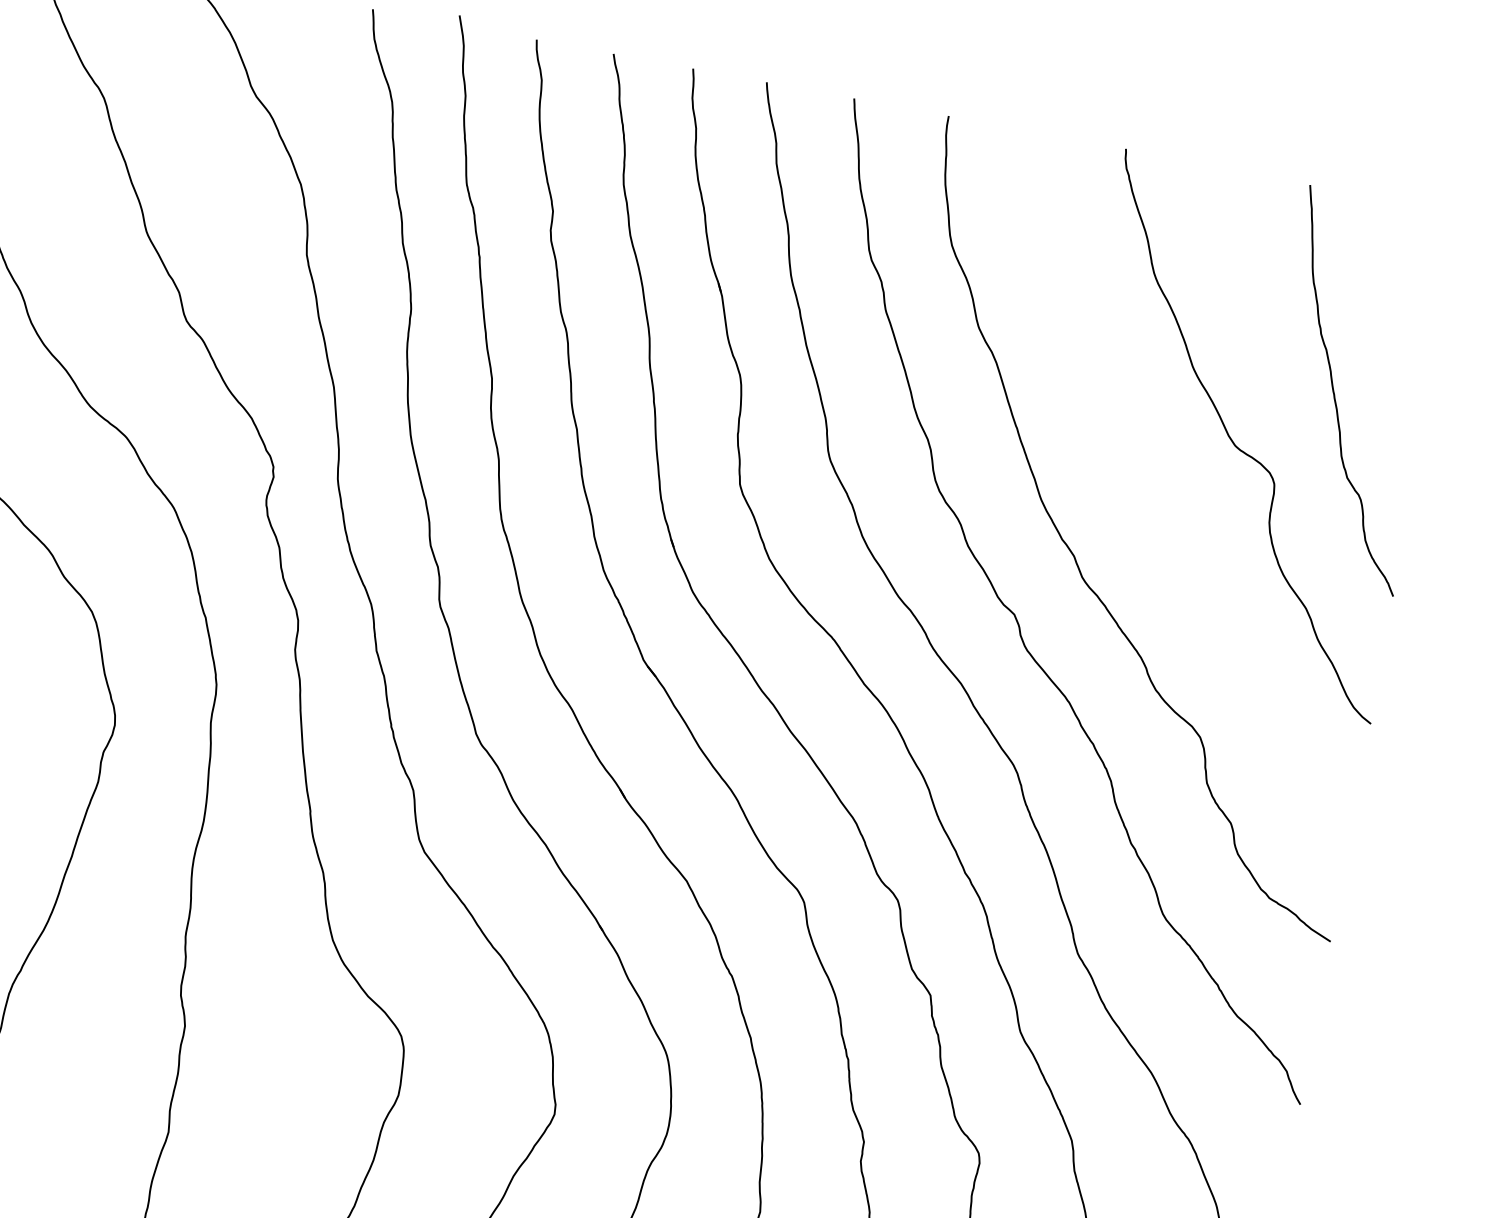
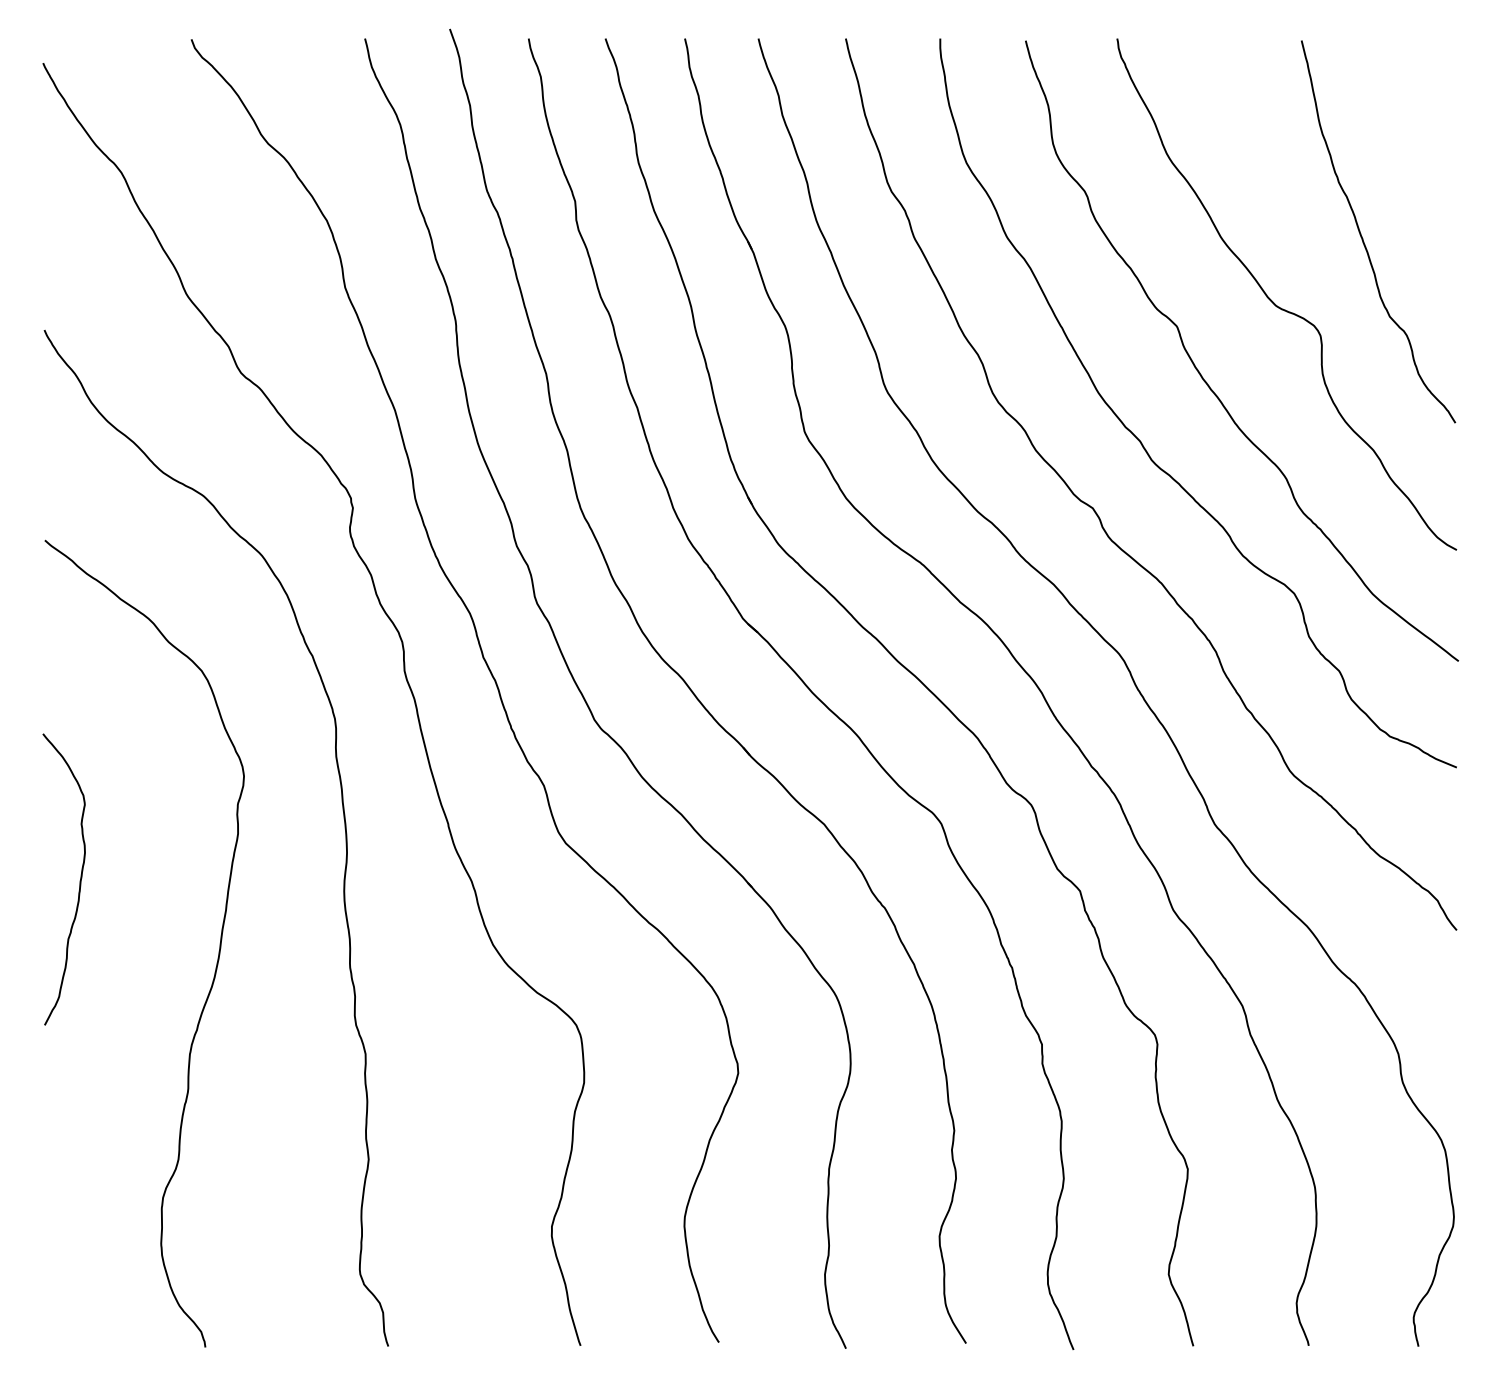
curve: (1148, 501) -> (1202, 375), added

